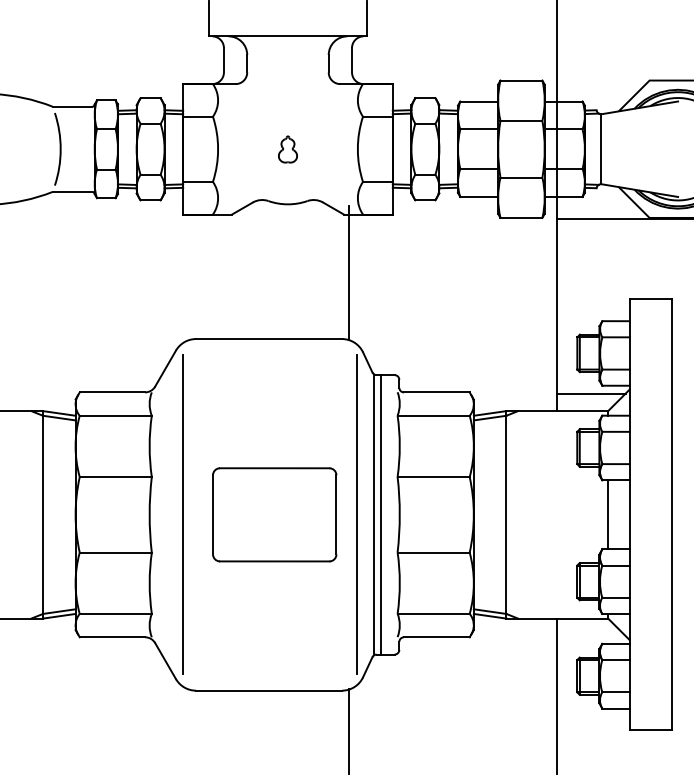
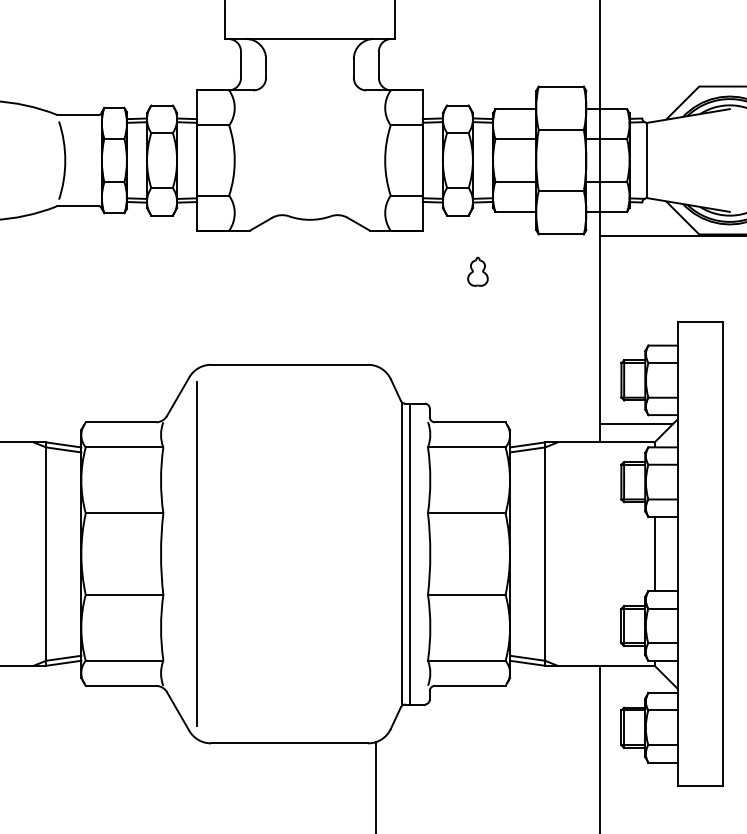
part: (287, 149) -> (477, 271), moved
line: (349, 272) -> (376, 293), removed
line: (357, 514) -> (384, 553), removed
part: (274, 515) -> (295, 554), removed

